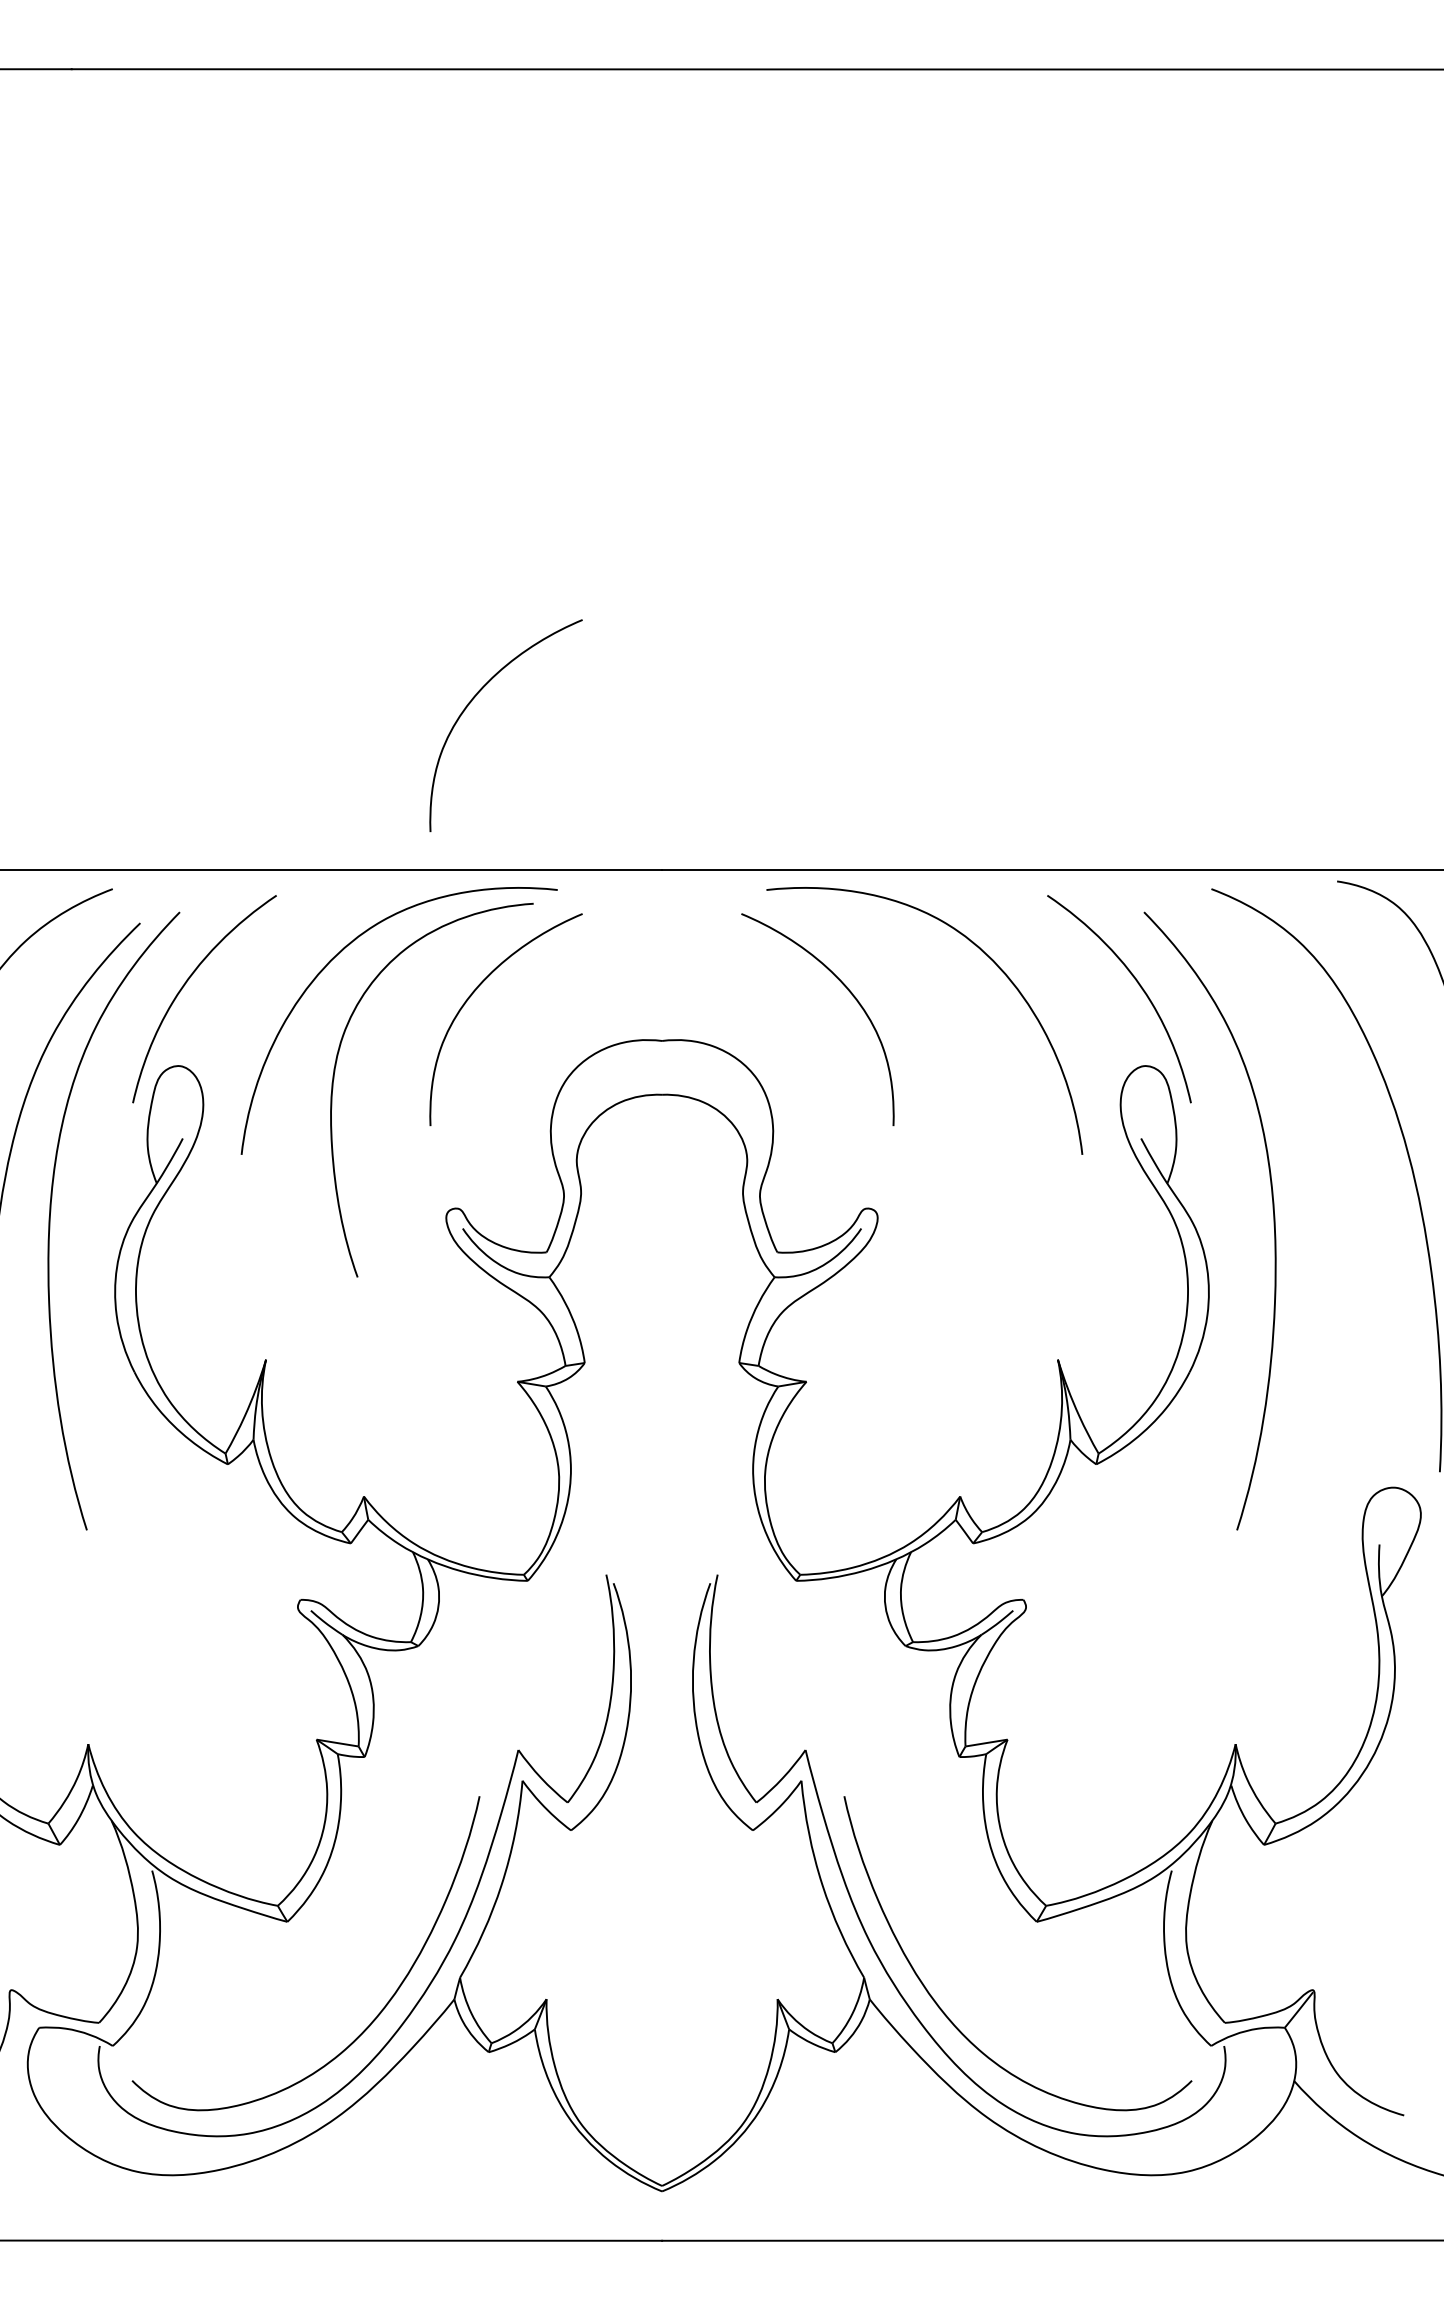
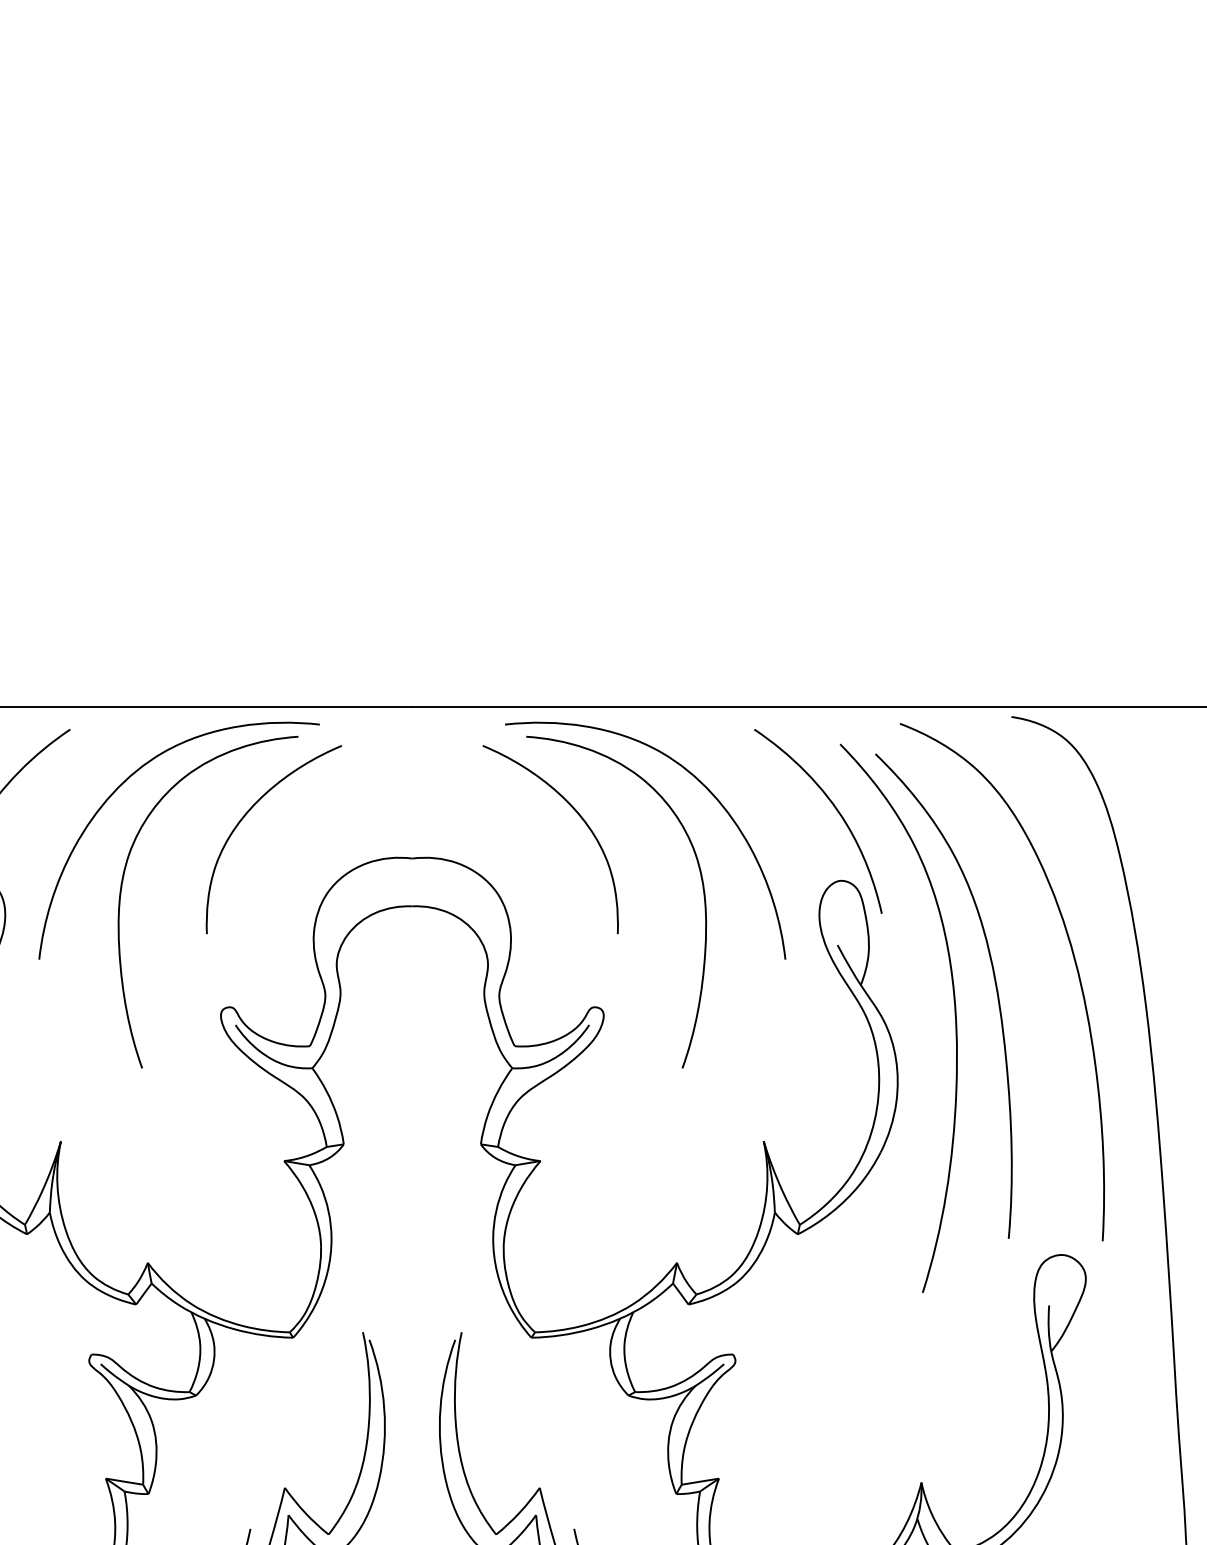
curve: (476, 696) -> (247, 552), removed
curve: (989, 1078) -> (703, 891), added
curve: (1319, 1188) -> (995, 989), added

